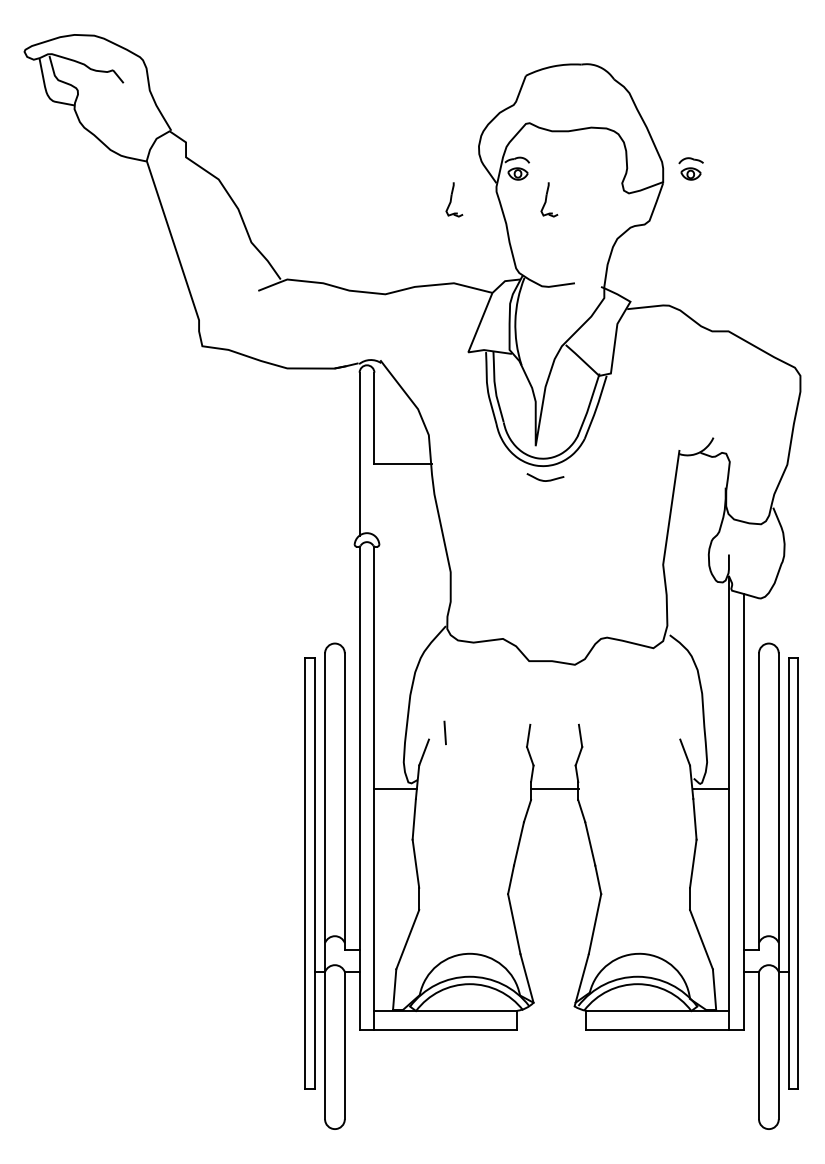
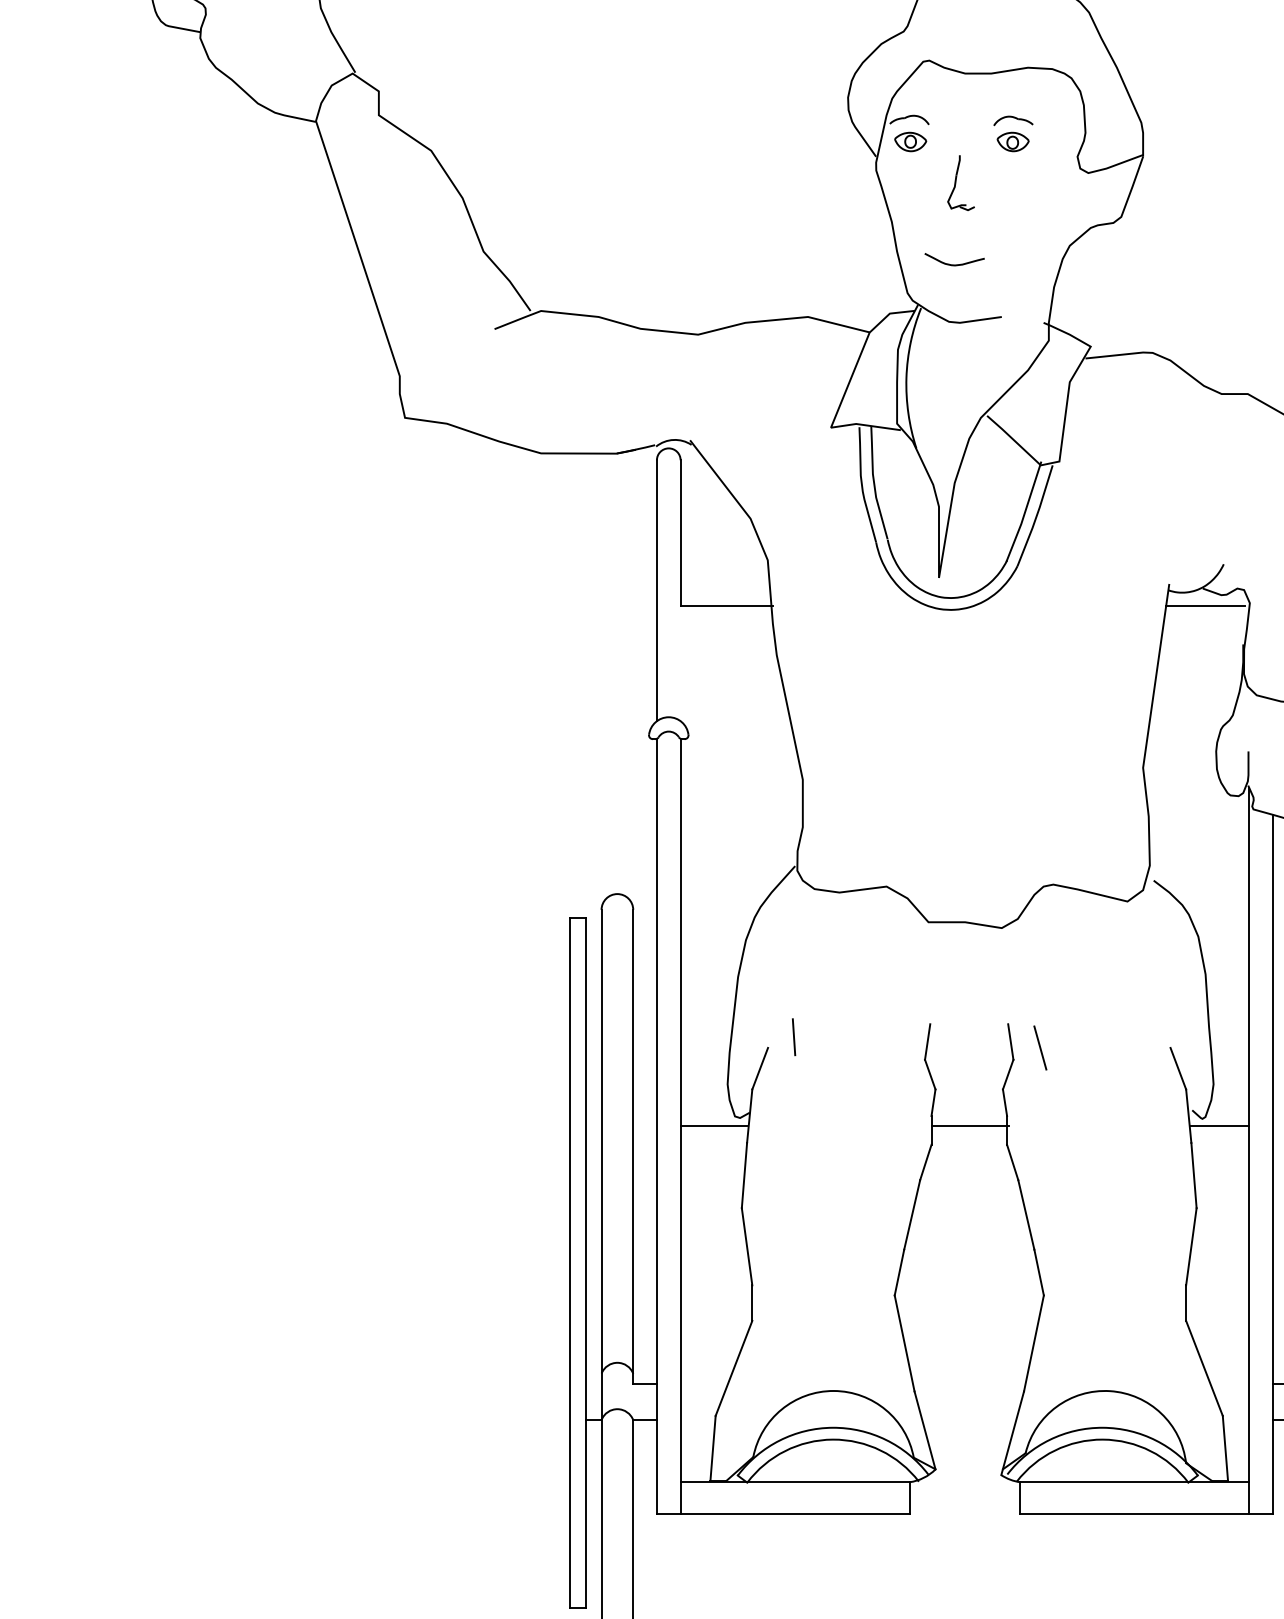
part: (690, 168) -> (1012, 133), moved
part: (454, 199) -> (808, 182), removed
line: (701, 463) -> (1204, 605), added
curve: (545, 480) -> (954, 264), moved
line: (598, 739) -> (1039, 1047), added

